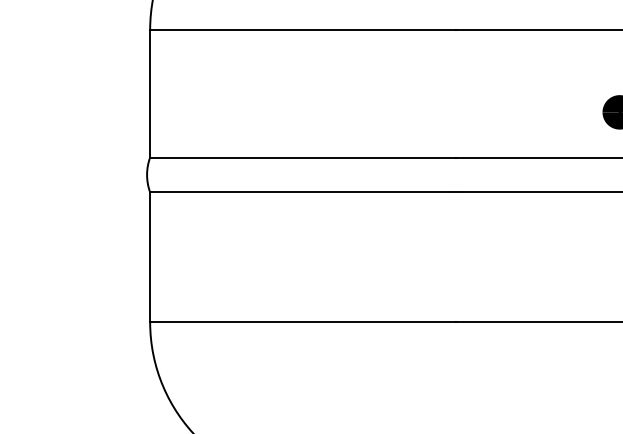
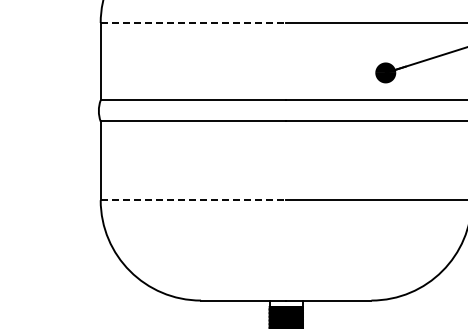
line: (303, 29) -> (193, 22), solid -> dashed
line: (303, 322) -> (193, 200), solid -> dashed

